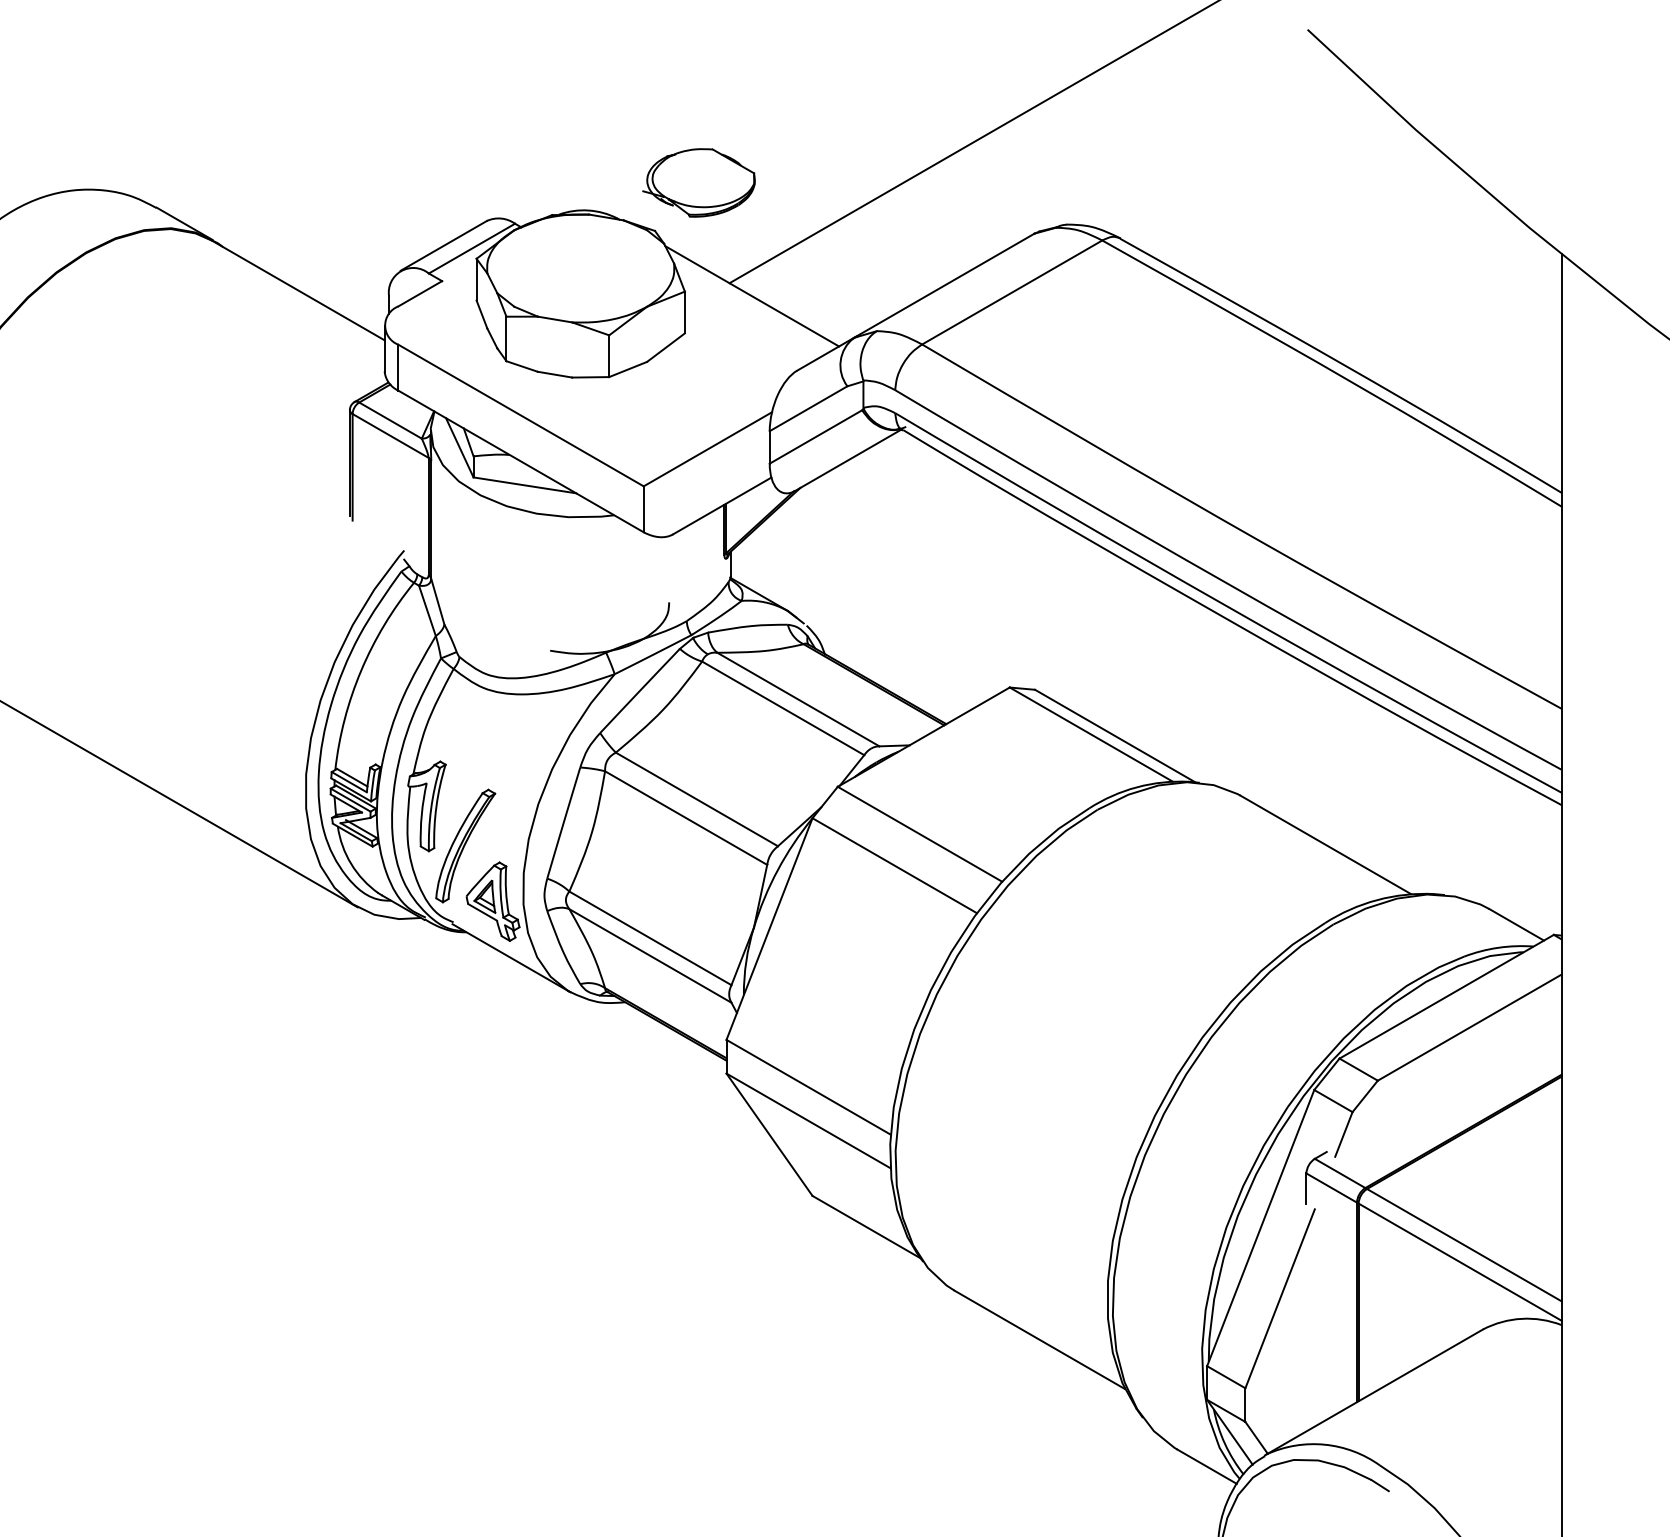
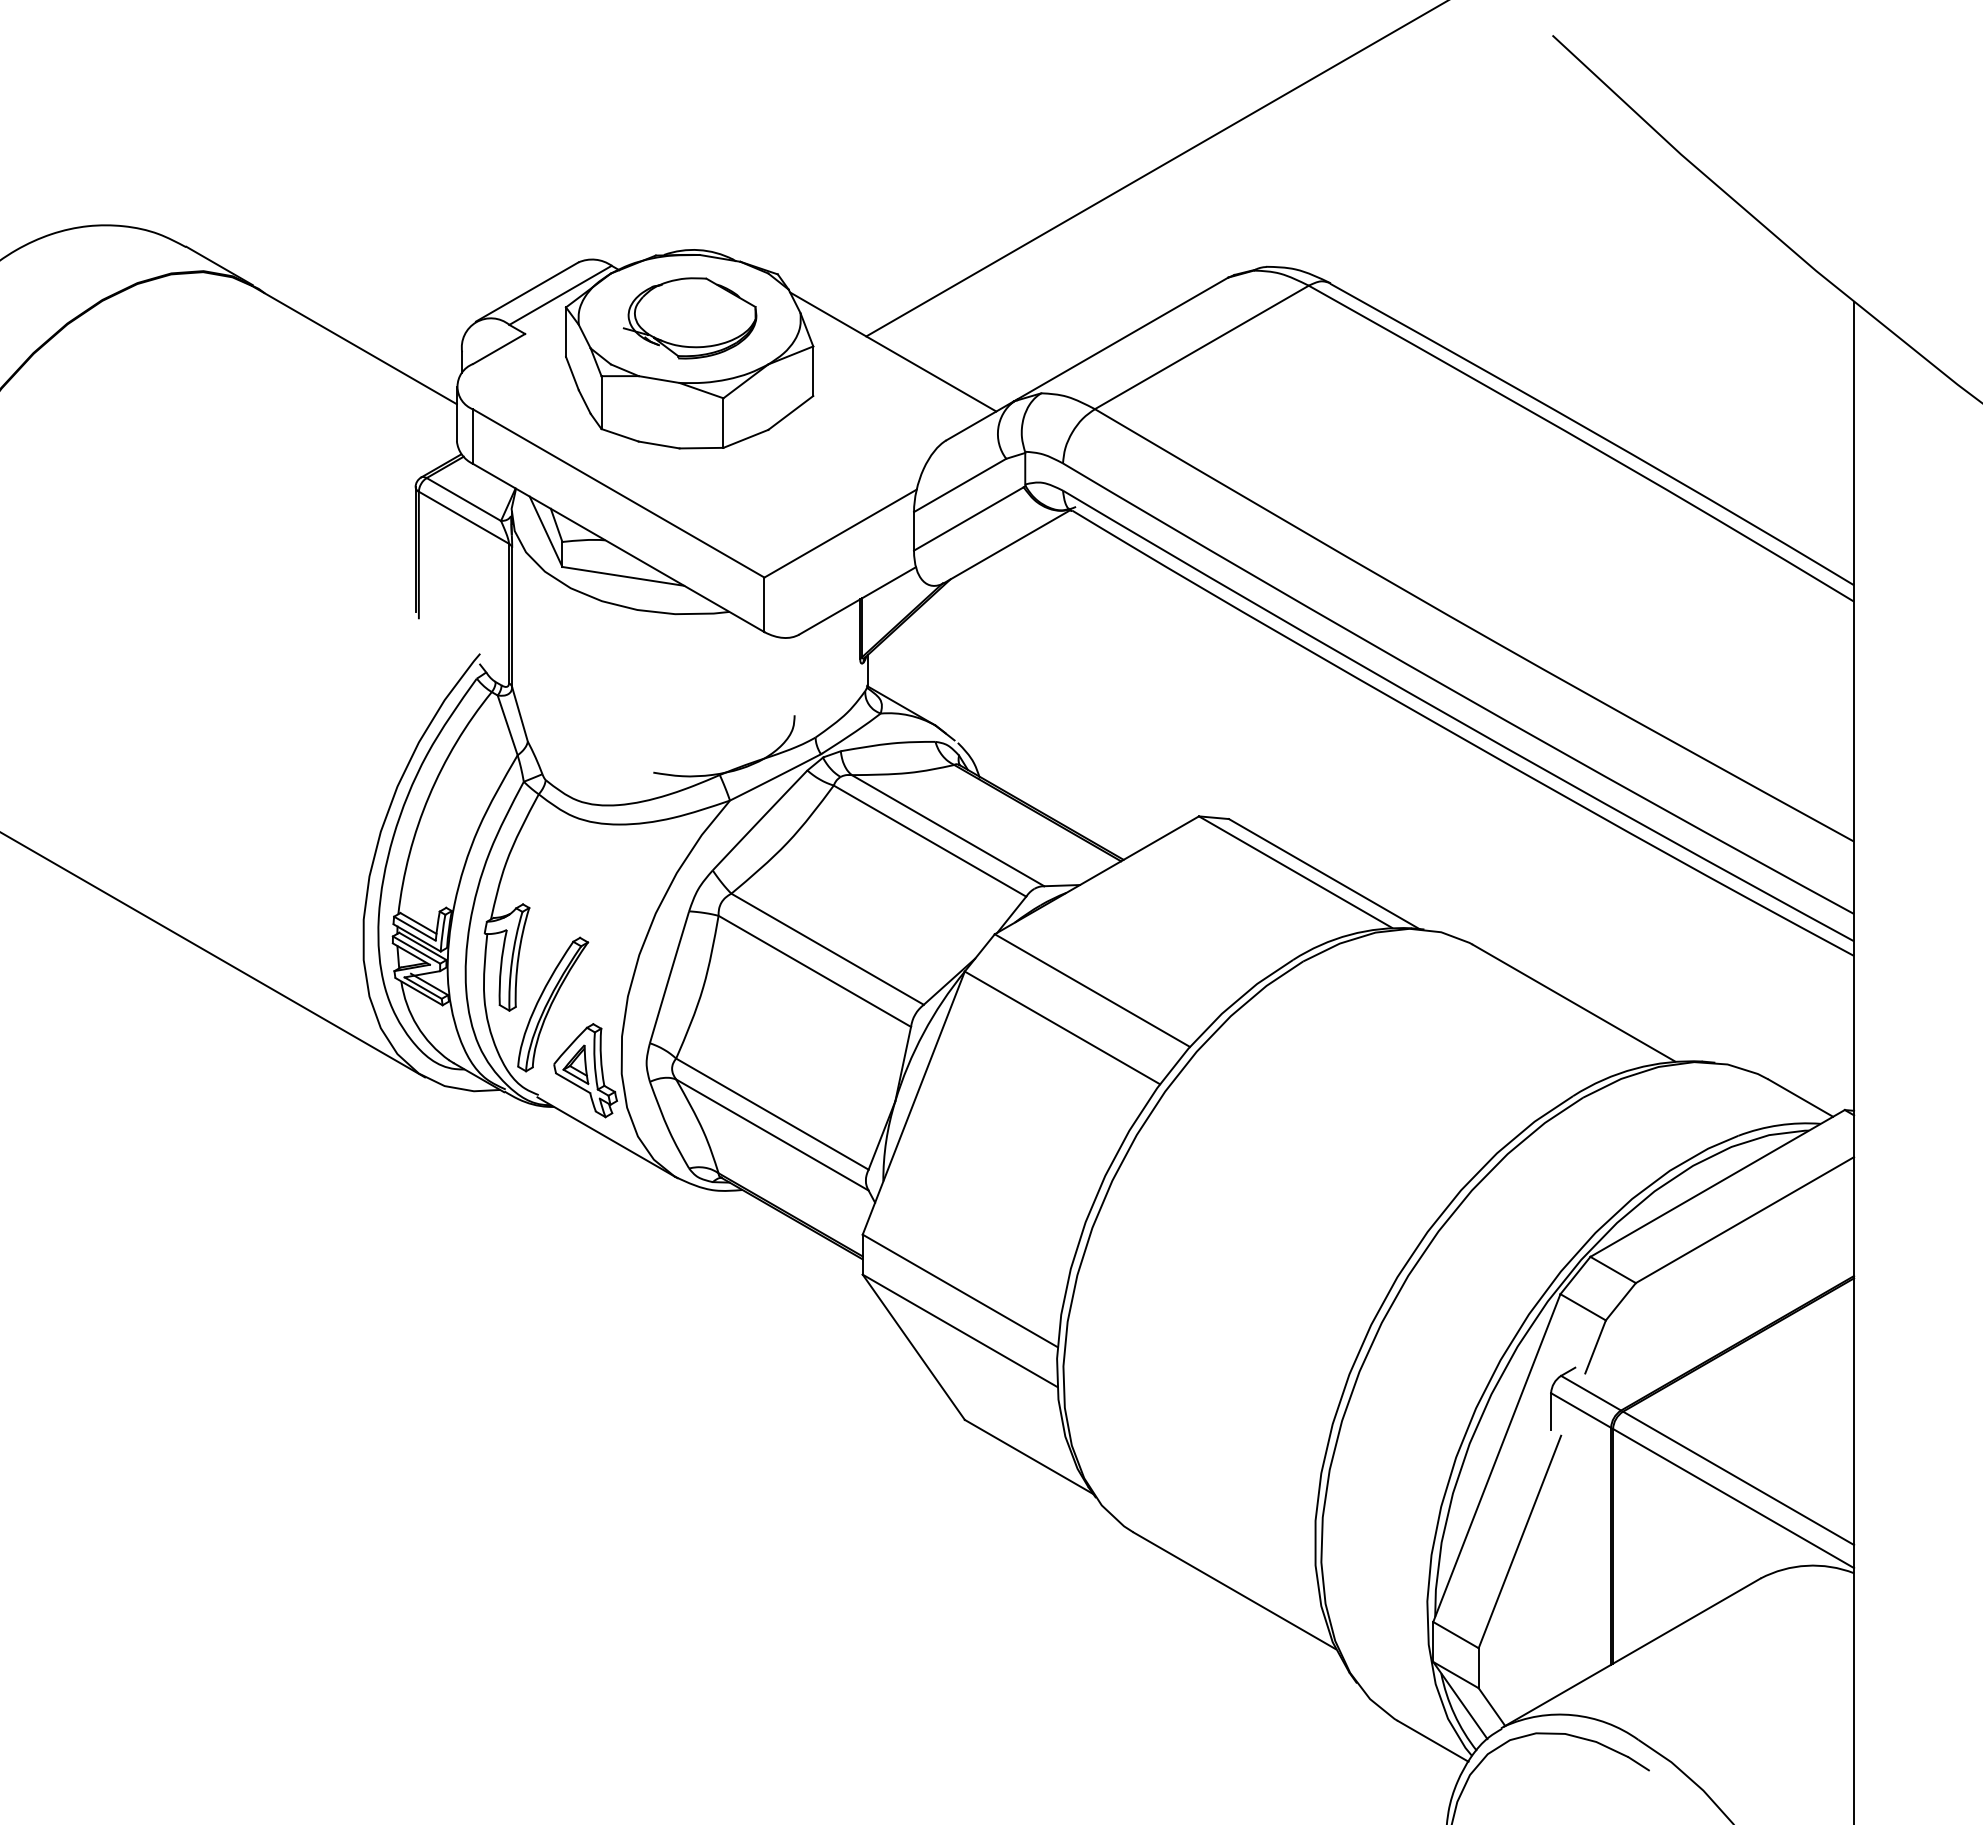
part: (698, 183) -> (689, 318), moved

